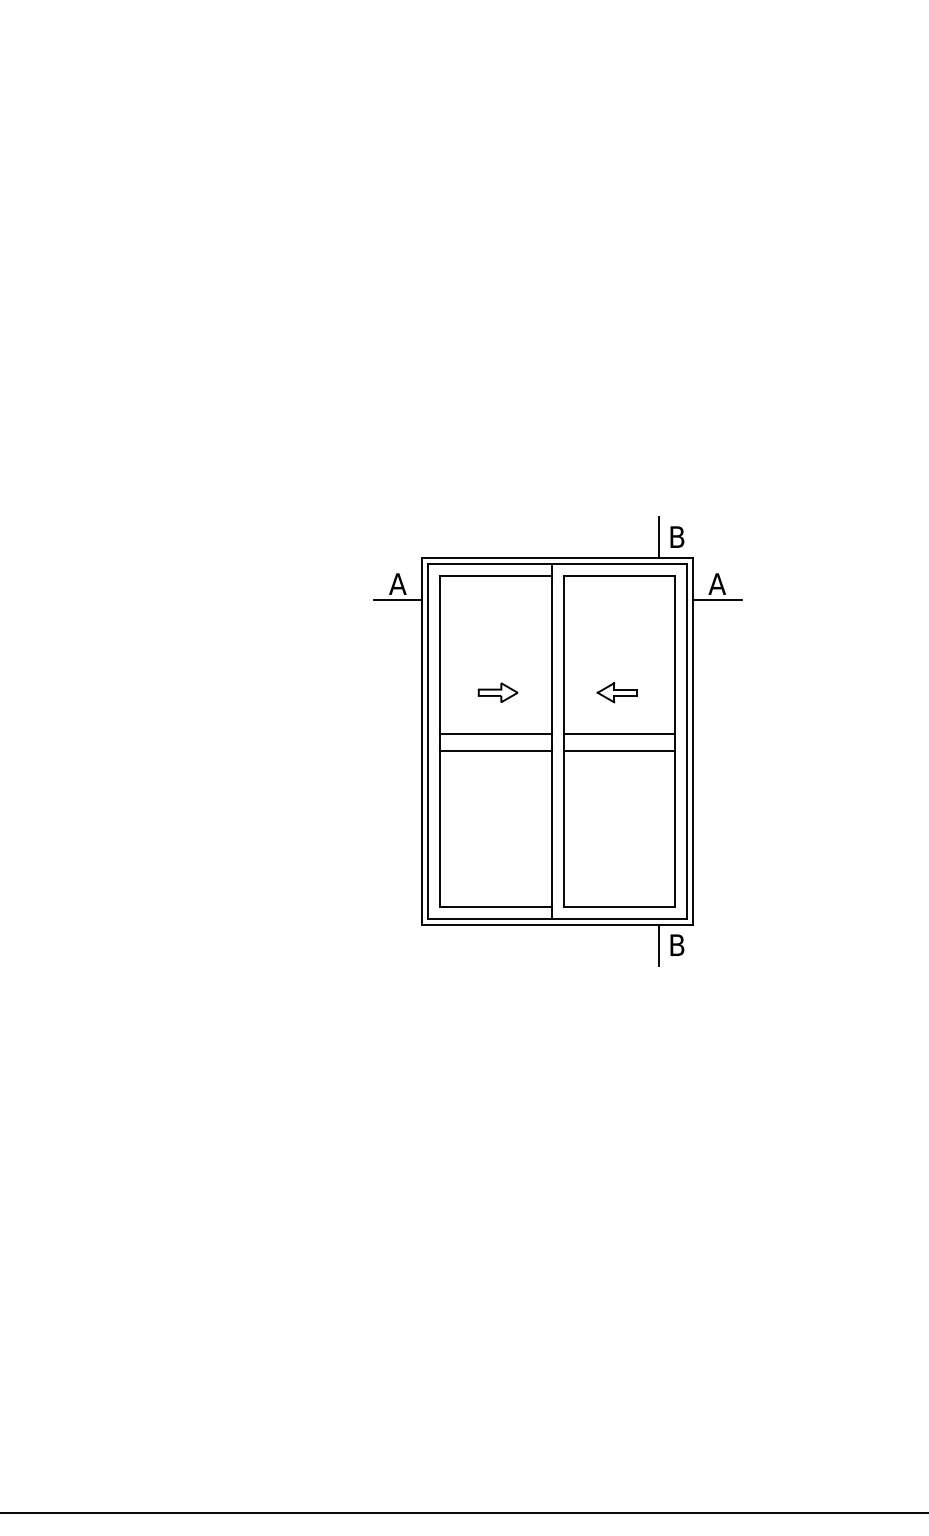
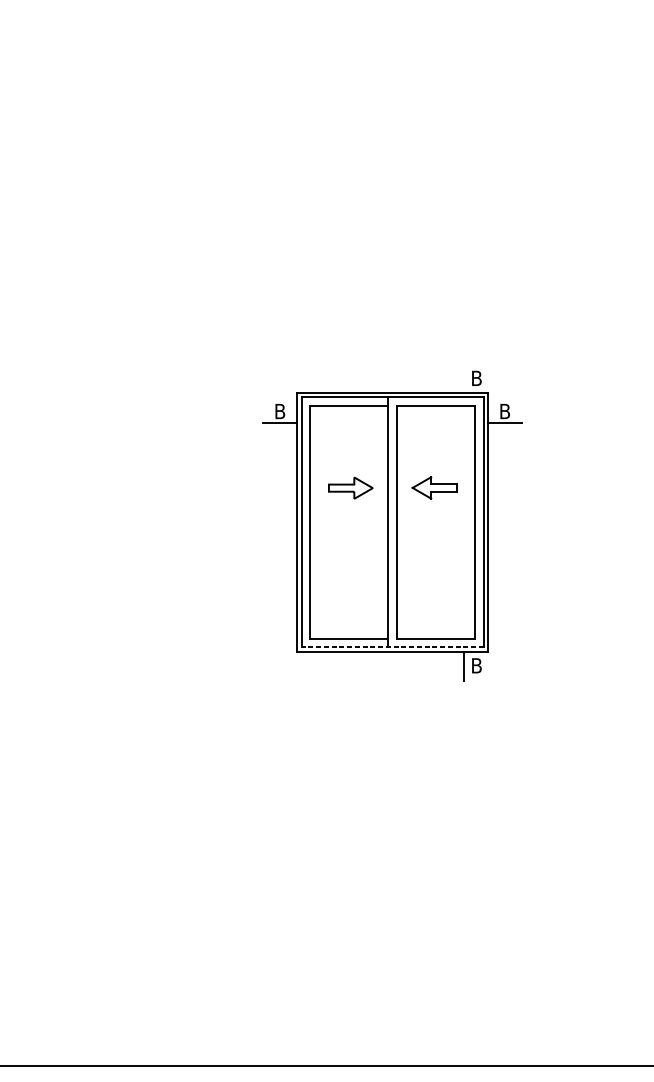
line: (659, 537) -> (464, 378), removed
text: (397, 583) -> (279, 411), A -> B
text: (716, 583) -> (504, 411), A -> B
part: (497, 692) -> (350, 487), size x1.6
part: (616, 692) -> (434, 487), size x1.6
line: (495, 734) -> (348, 517), removed
line: (619, 734) -> (436, 517), removed
line: (495, 750) -> (348, 528), removed
line: (619, 750) -> (436, 528), removed
line: (557, 919) -> (392, 647), solid -> dashed

